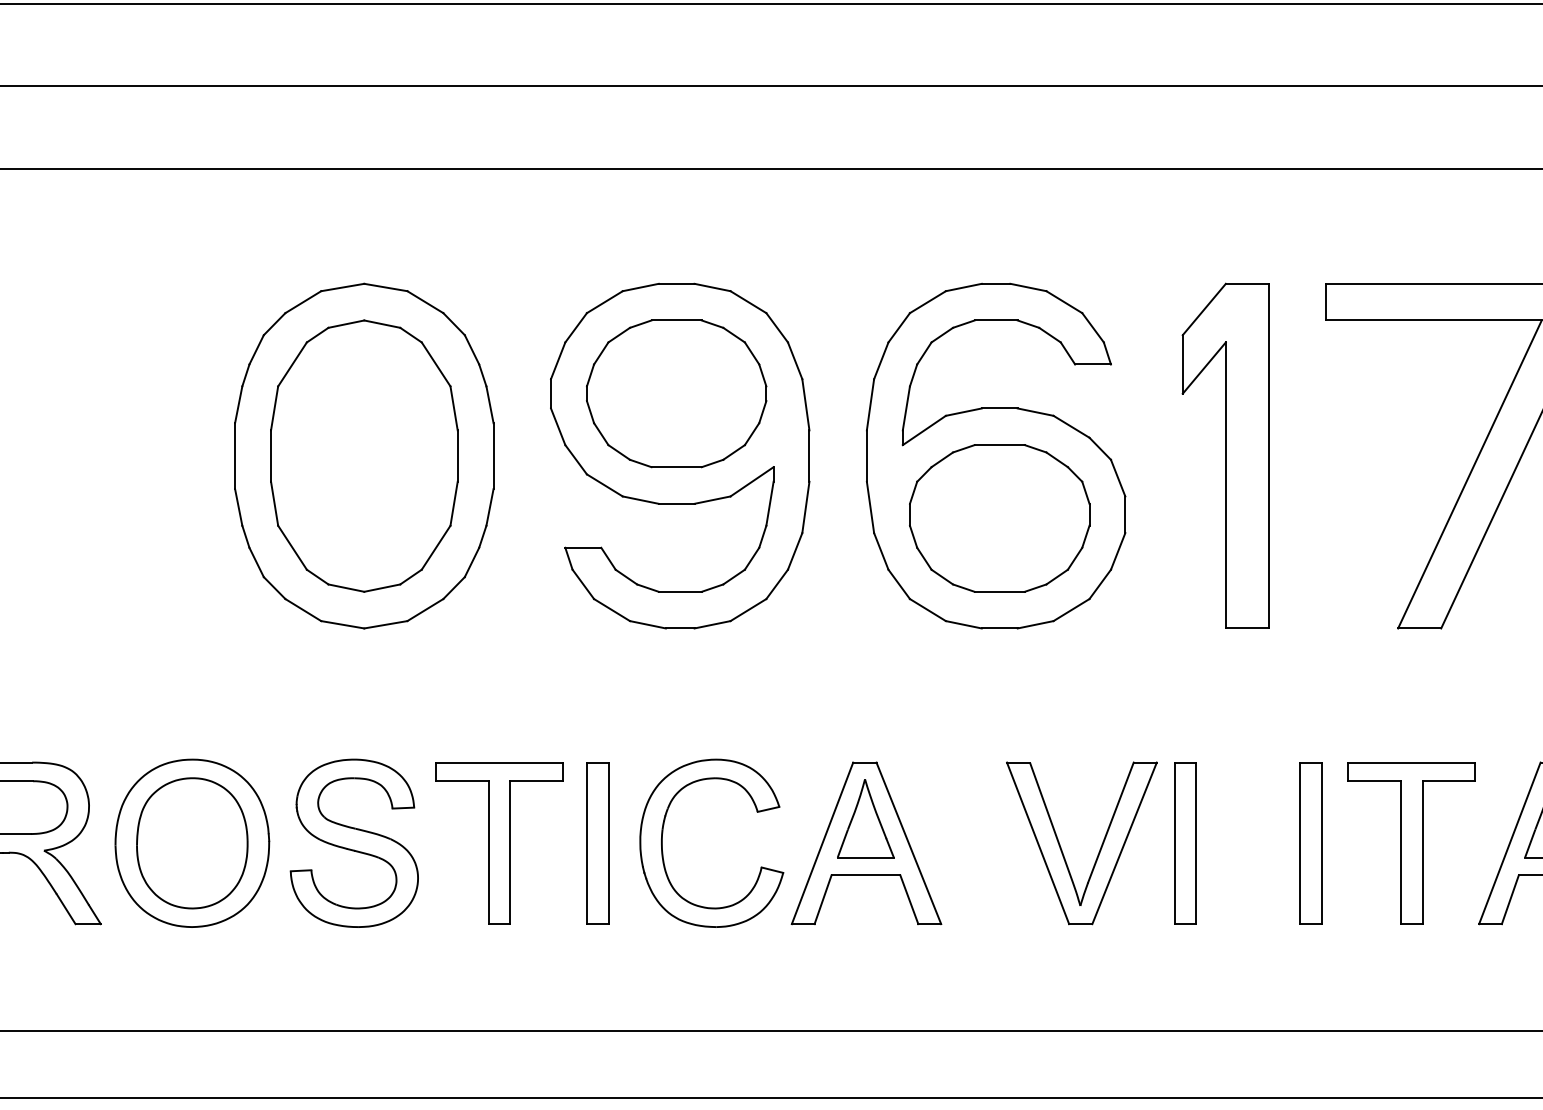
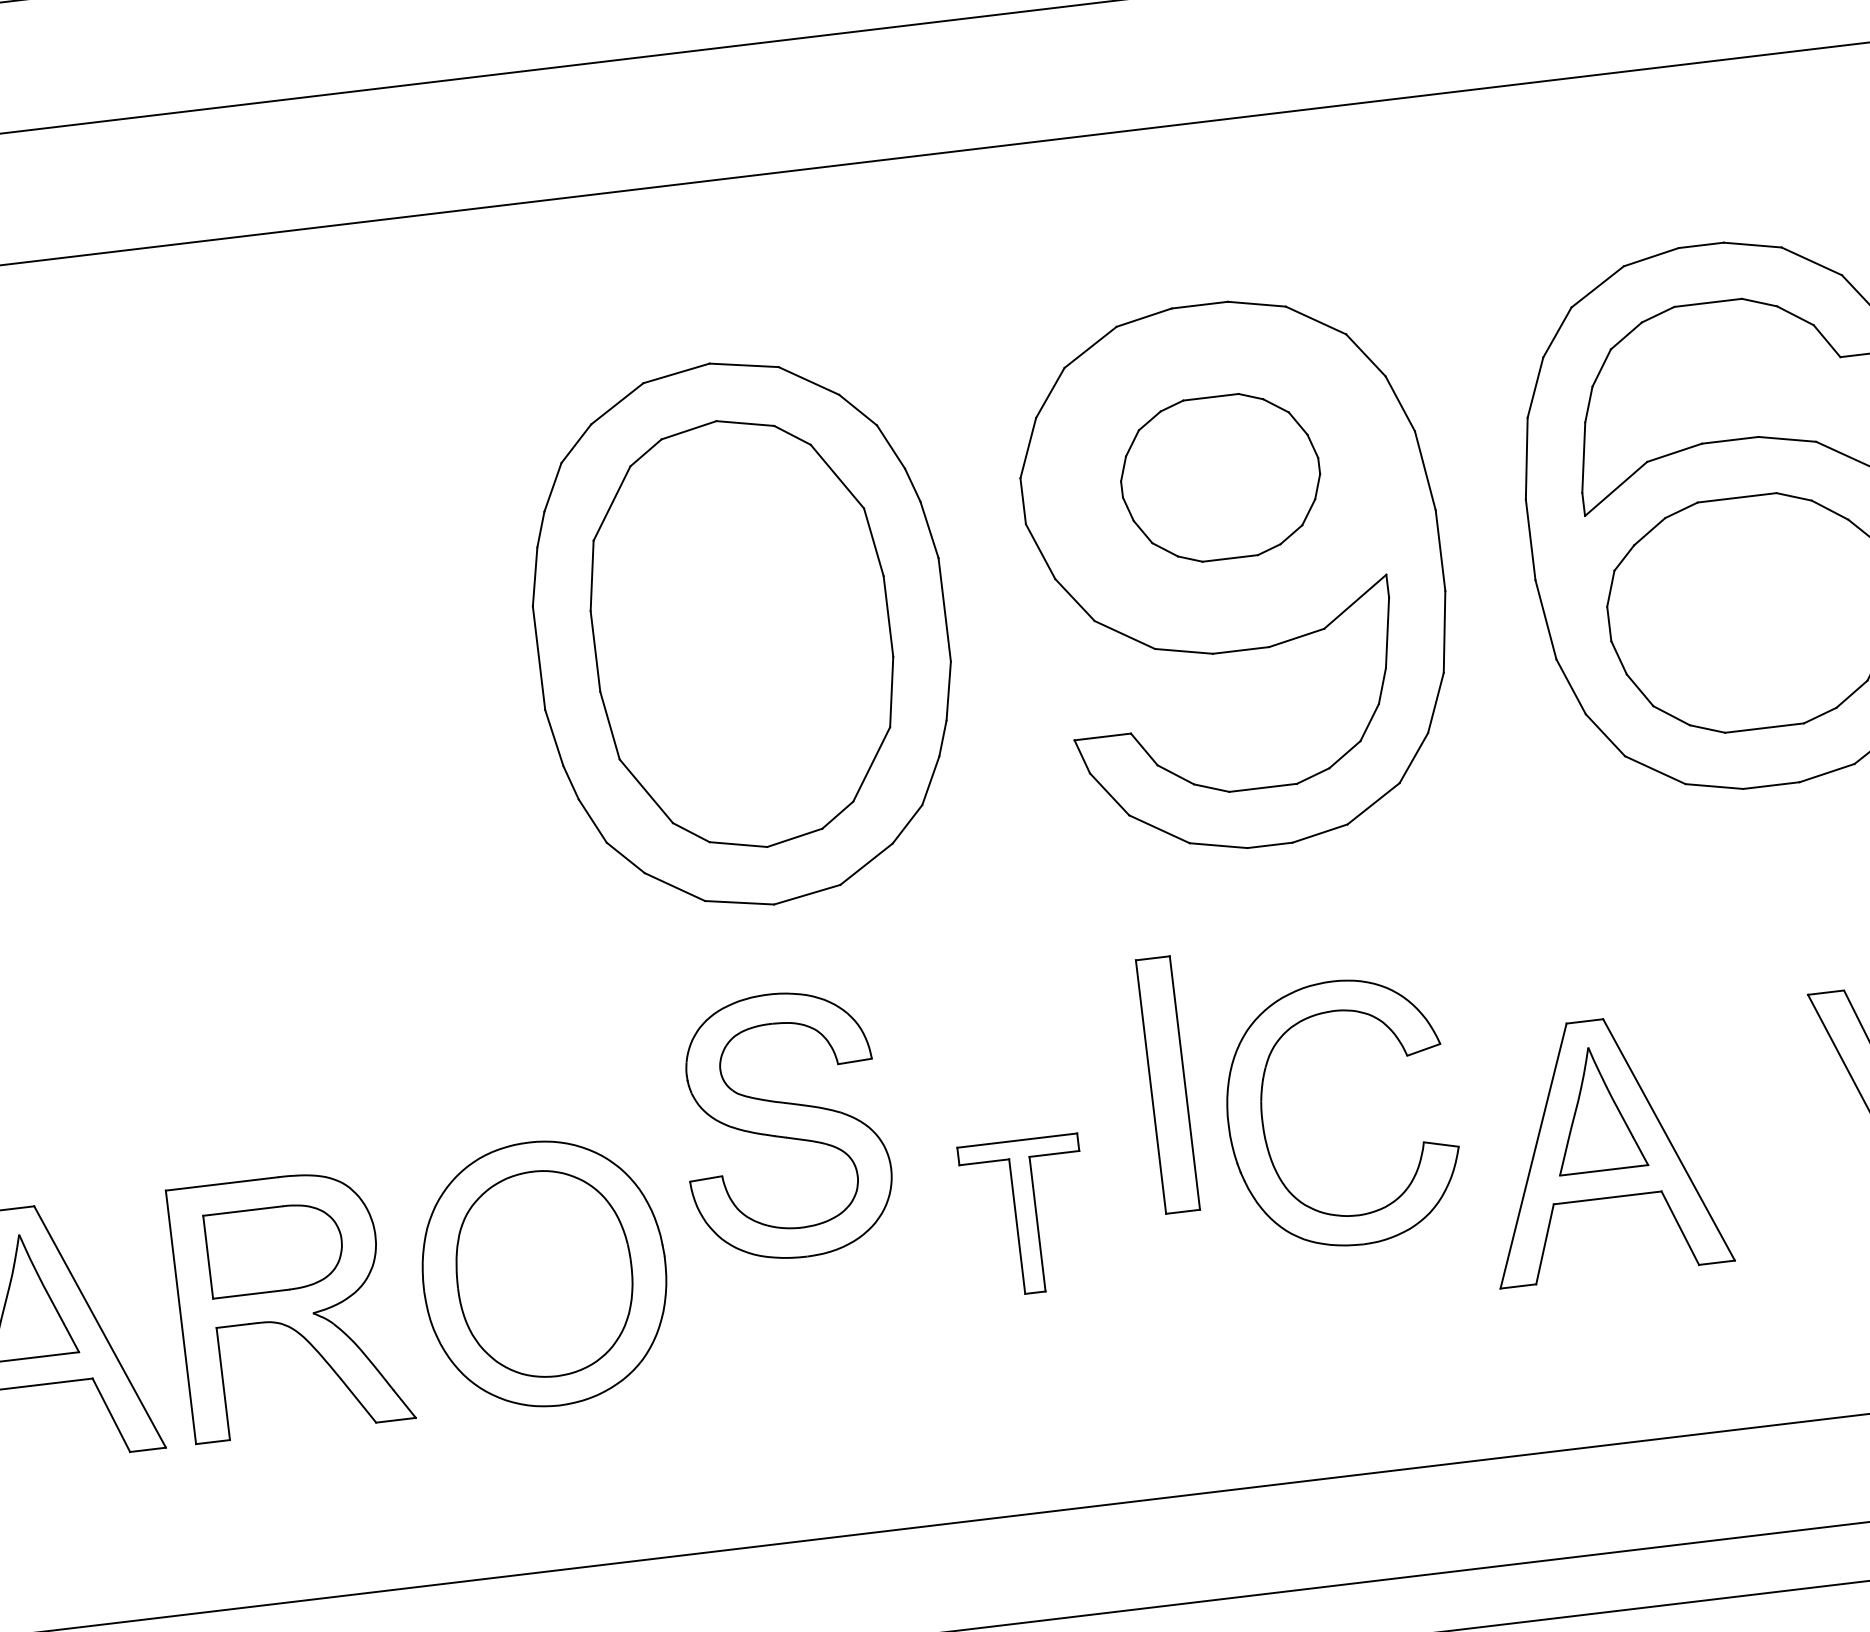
part: (676, 393) -> (1220, 477), size x0.7
part: (663, 833) -> (1263, 1107), moved
part: (353, 842) -> (783, 1124), moved
part: (499, 843) -> (1026, 1216), size x0.6
part: (597, 843) -> (1166, 1085), moved

